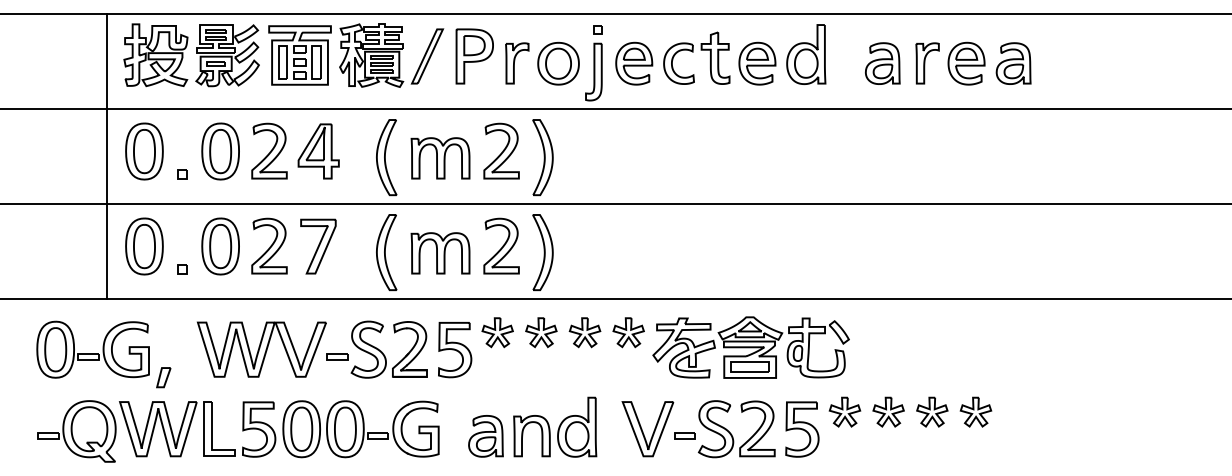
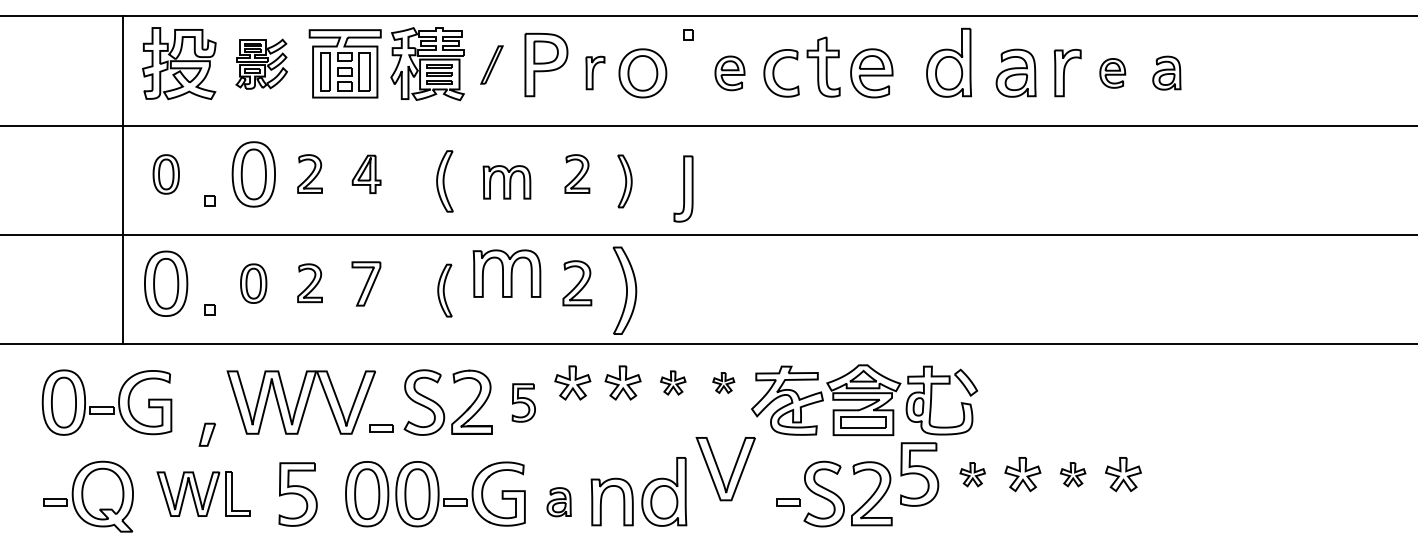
part: (805, 54) -> (948, 62), moved
part: (227, 56) -> (261, 64), size x0.7
part: (427, 56) -> (491, 64), size x0.6
part: (517, 62) -> (595, 72), size x0.7
part: (1013, 62) -> (1166, 72), size x0.7
part: (633, 63) -> (729, 73), size x0.7
part: (966, 63) -> (1112, 73), size x0.6
part: (593, 71) -> (683, 188), moved
part: (268, 150) -> (309, 173), size x0.6
part: (501, 150) -> (577, 173), size x0.6
part: (144, 151) -> (166, 174), size x0.6
part: (318, 151) -> (366, 174), size x0.6
part: (386, 157) -> (444, 181), size x0.7
part: (542, 157) -> (624, 181), size x0.6
part: (440, 158) -> (506, 182), size x0.7
part: (268, 245) -> (309, 282), size x0.6
part: (501, 245) -> (577, 282), size x0.7
part: (220, 246) -> (253, 283), size x0.6
part: (318, 246) -> (366, 283), size x0.7
part: (386, 252) -> (444, 290), size x0.6
part: (440, 253) -> (506, 273), moved
part: (584, 332) -> (672, 382), size x0.7
part: (628, 332) -> (723, 382), size x0.6
part: (454, 349) -> (523, 402), size x0.6
part: (337, 356) -> (381, 428), moved
part: (163, 377) -> (206, 434), moved
part: (844, 412) -> (972, 474), size x0.7
part: (931, 412) -> (1072, 474), size x0.7
part: (176, 429) -> (203, 494), size x0.7
part: (361, 429) -> (435, 494), moved
part: (647, 429) -> (725, 469), moved
part: (802, 429) -> (919, 474), moved
part: (485, 435) -> (558, 501), size x0.6

